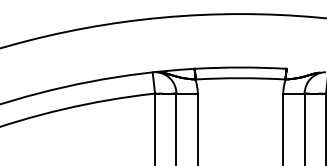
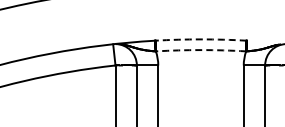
arc: (240, 67) -> (200, 39), solid -> dashed
arc: (240, 78) -> (200, 50), solid -> dashed

